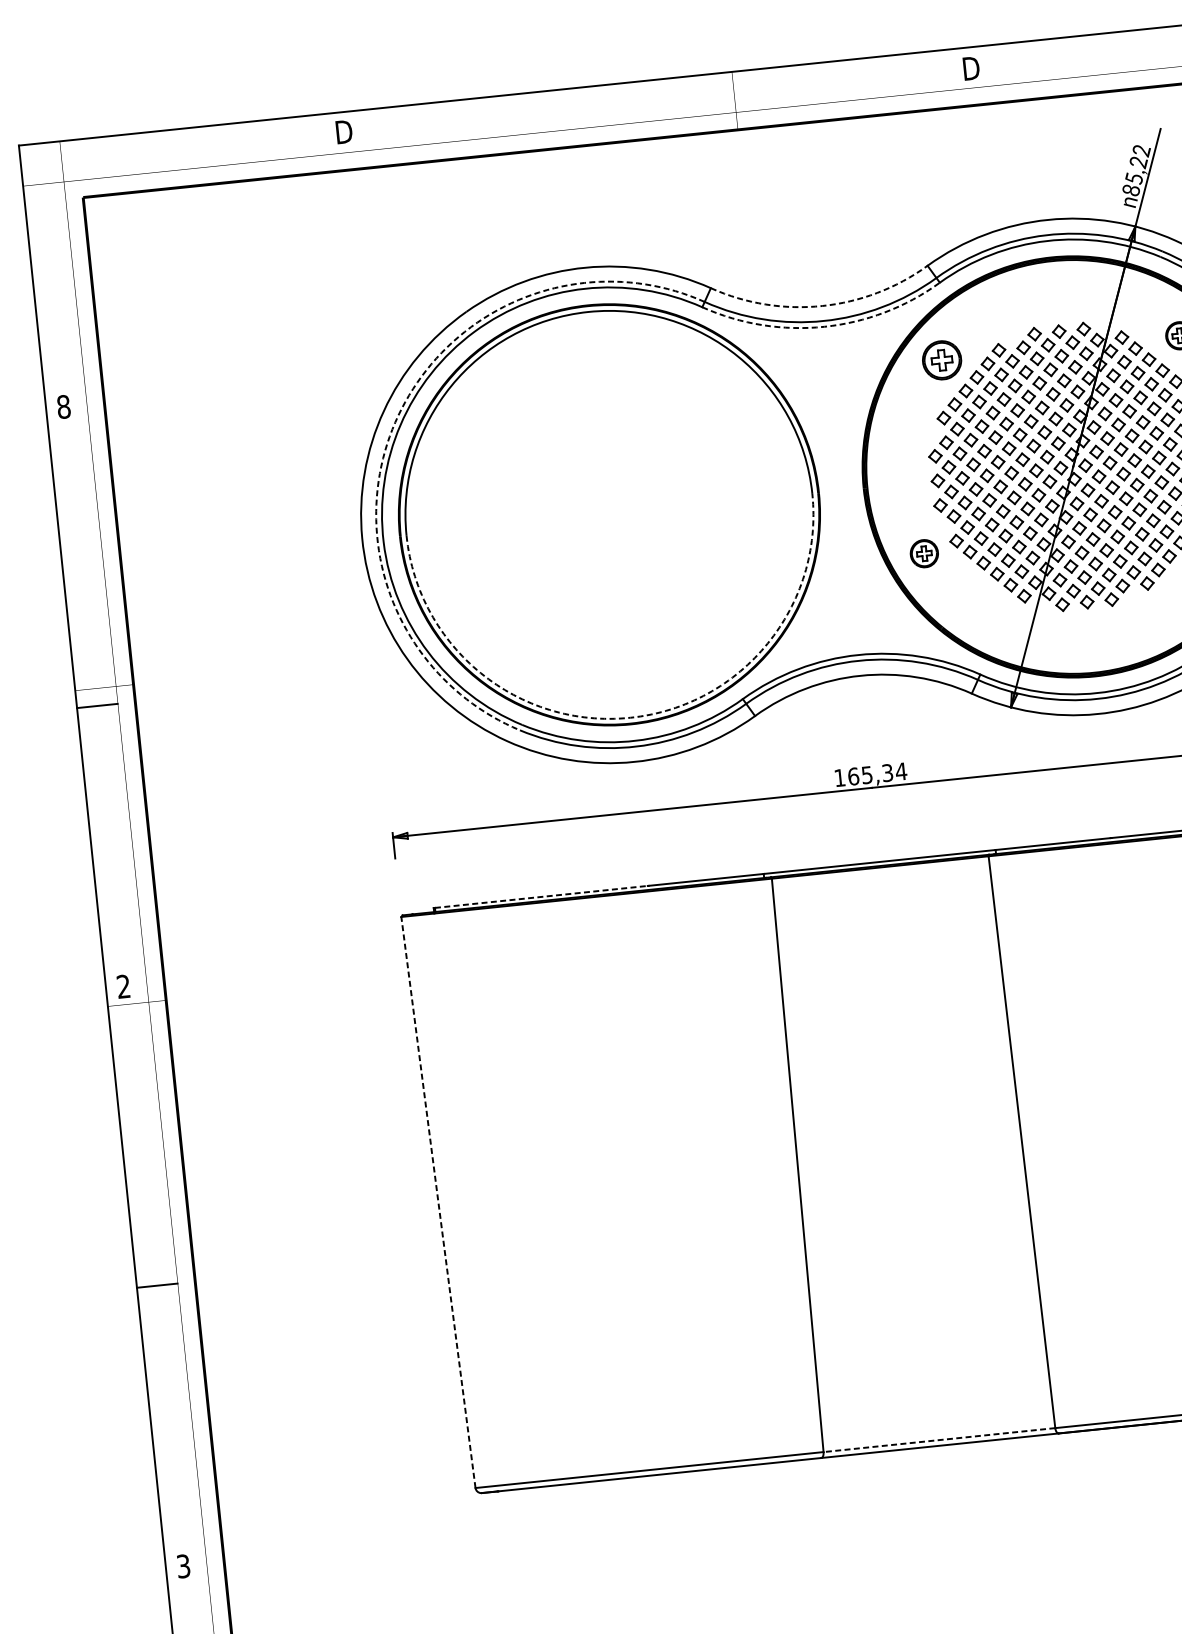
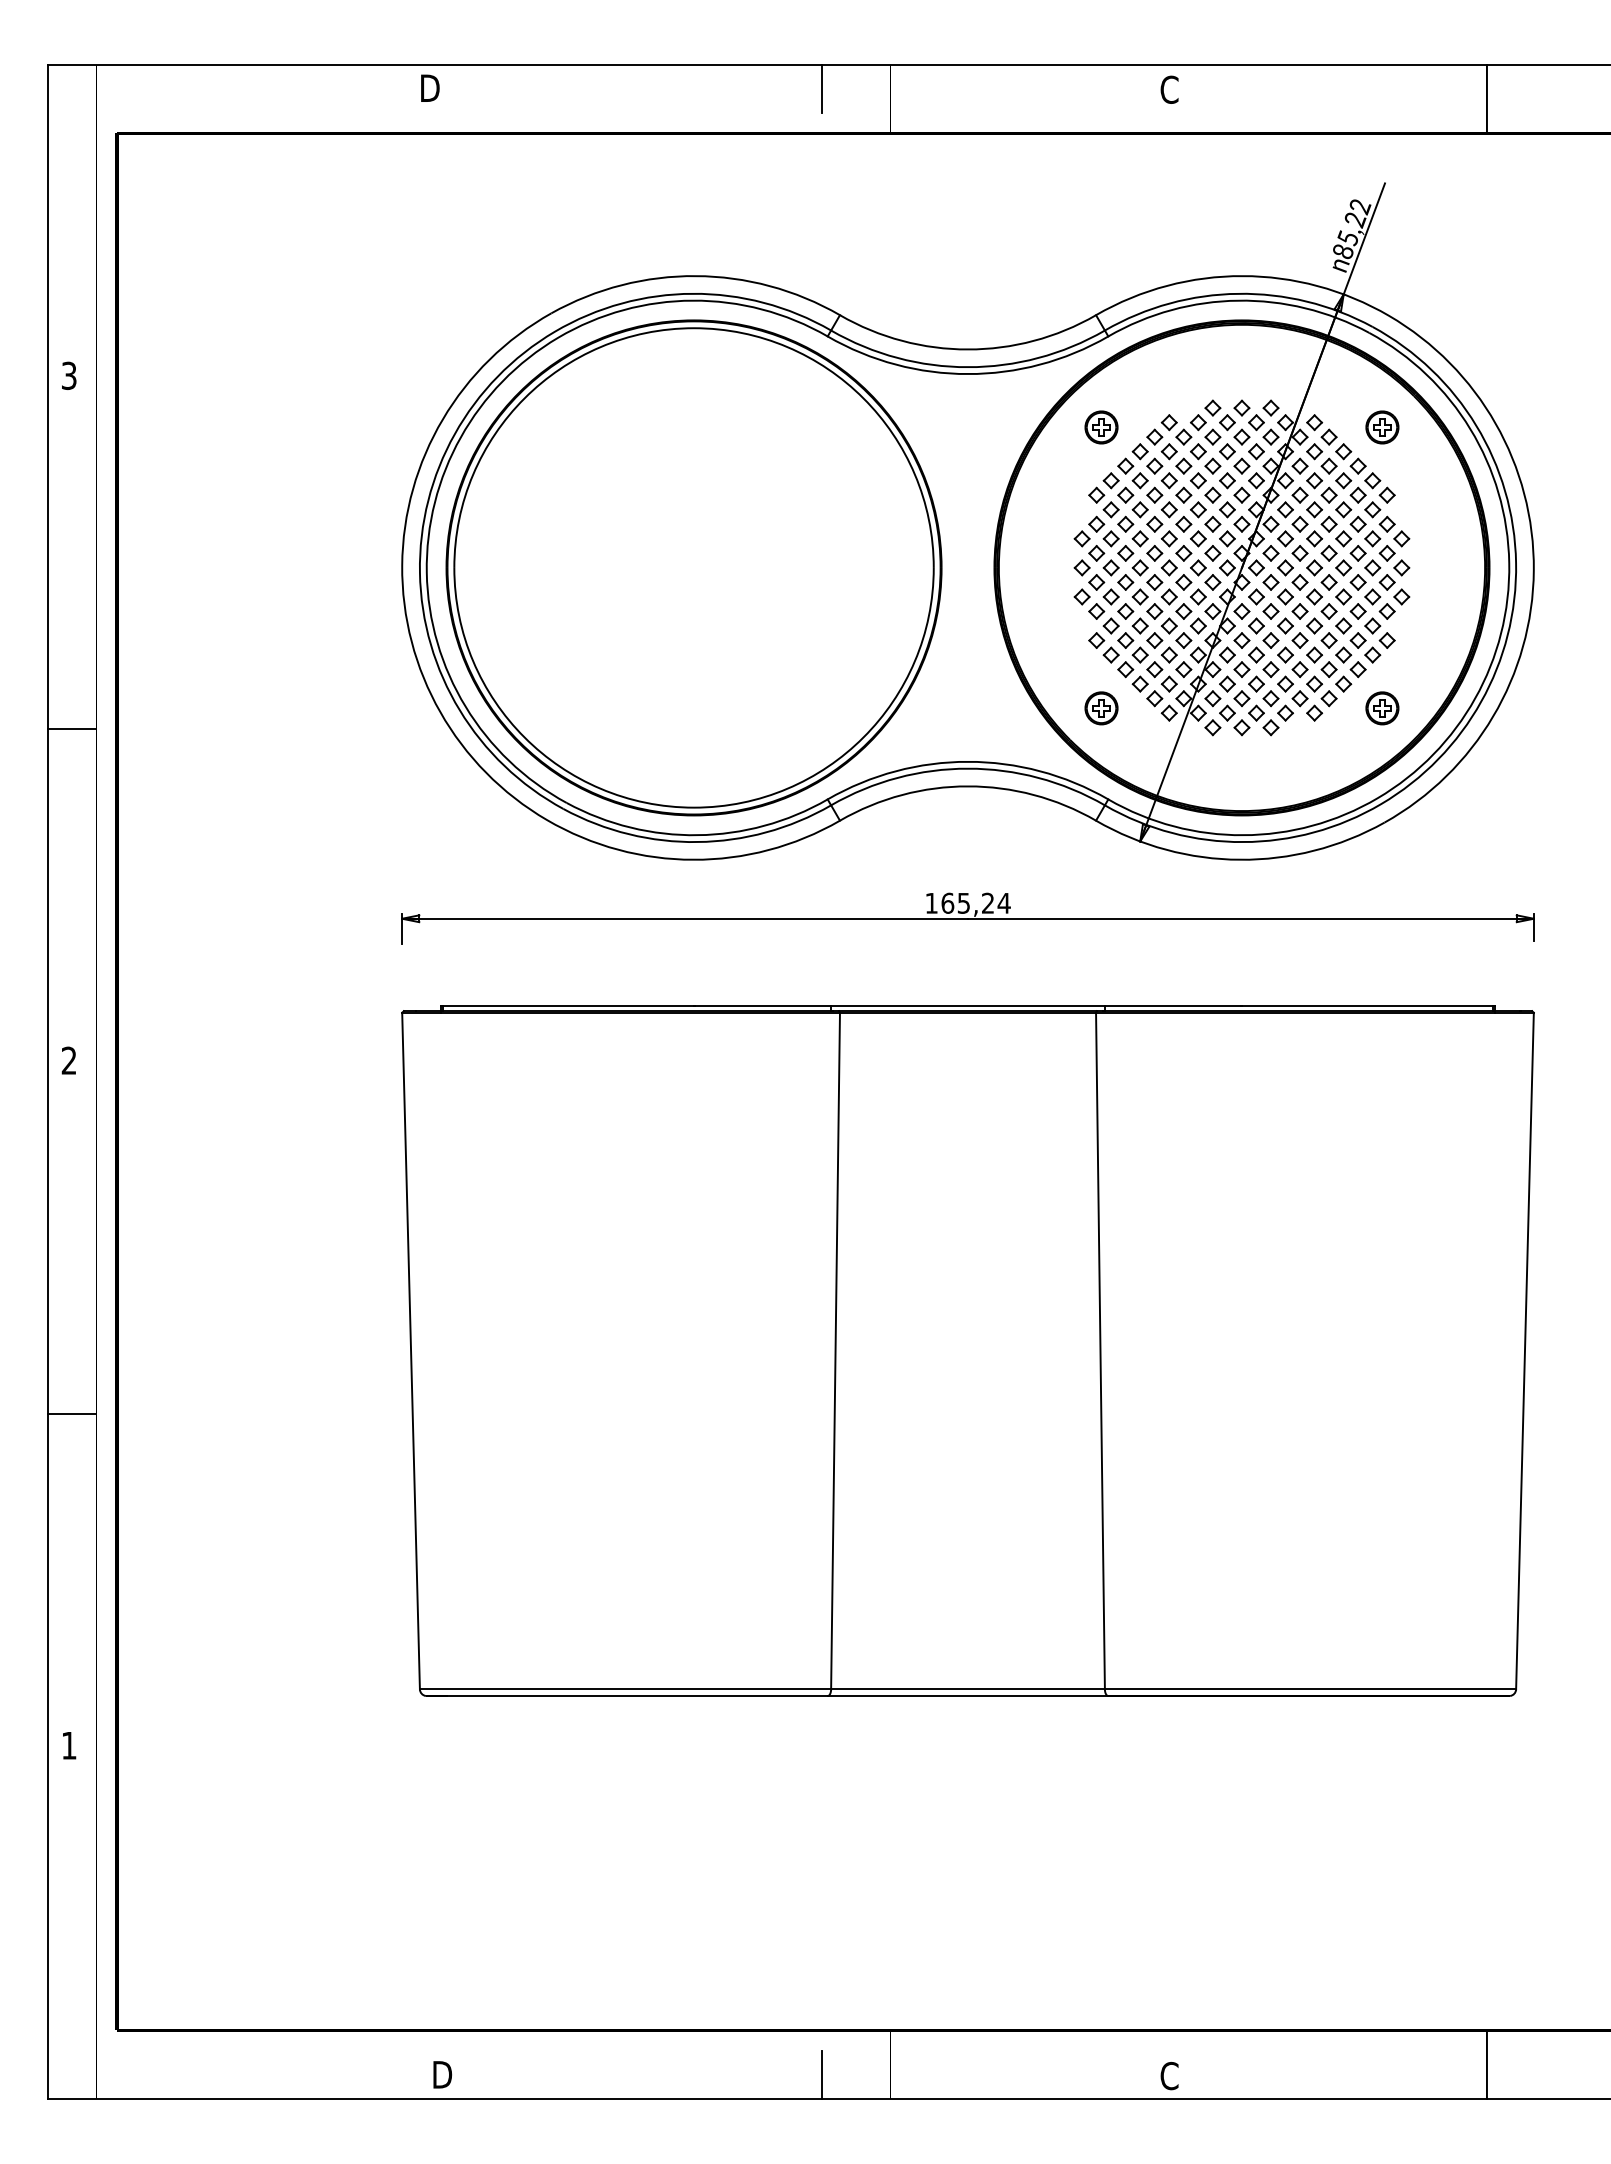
text: (970, 68) -> (1170, 89), D -> C
line: (676, 97) -> (822, 88), added
arc: (822, 305) -> (968, 349), dashed -> solid
arc: (824, 327) -> (968, 374), dashed -> solid
part: (942, 360) -> (1101, 427), size x0.71
text: (63, 406) -> (68, 375), 8 -> 3
arc: (395, 422) -> (454, 434), dashed -> solid
part: (924, 553) -> (1101, 708), moved
arc: (630, 717) -> (694, 807), dashed -> solid
text: (888, 773) -> (988, 903), 165,34 -> 165,24
line: (541, 897) -> (568, 1006), dashed -> solid
line: (438, 1201) -> (411, 1350), dashed -> solid
line: (939, 1440) -> (968, 1689), dashed -> solid
text: (183, 1566) -> (69, 1745), 3 -> 1

